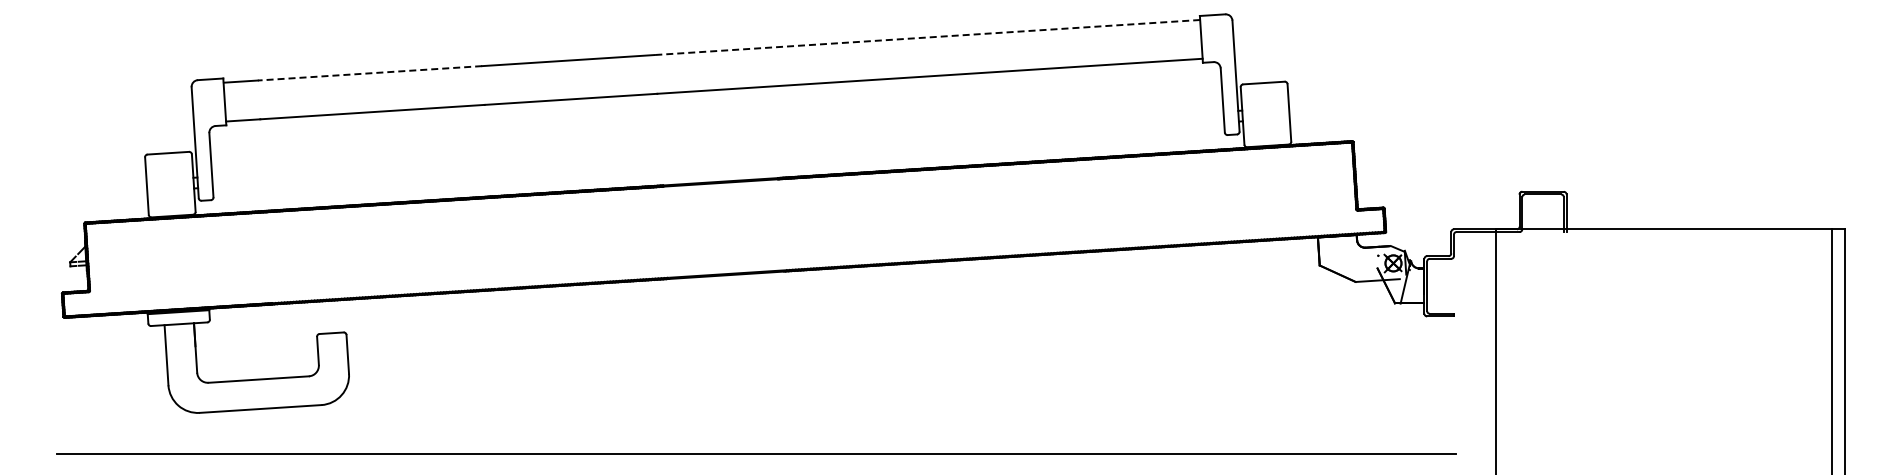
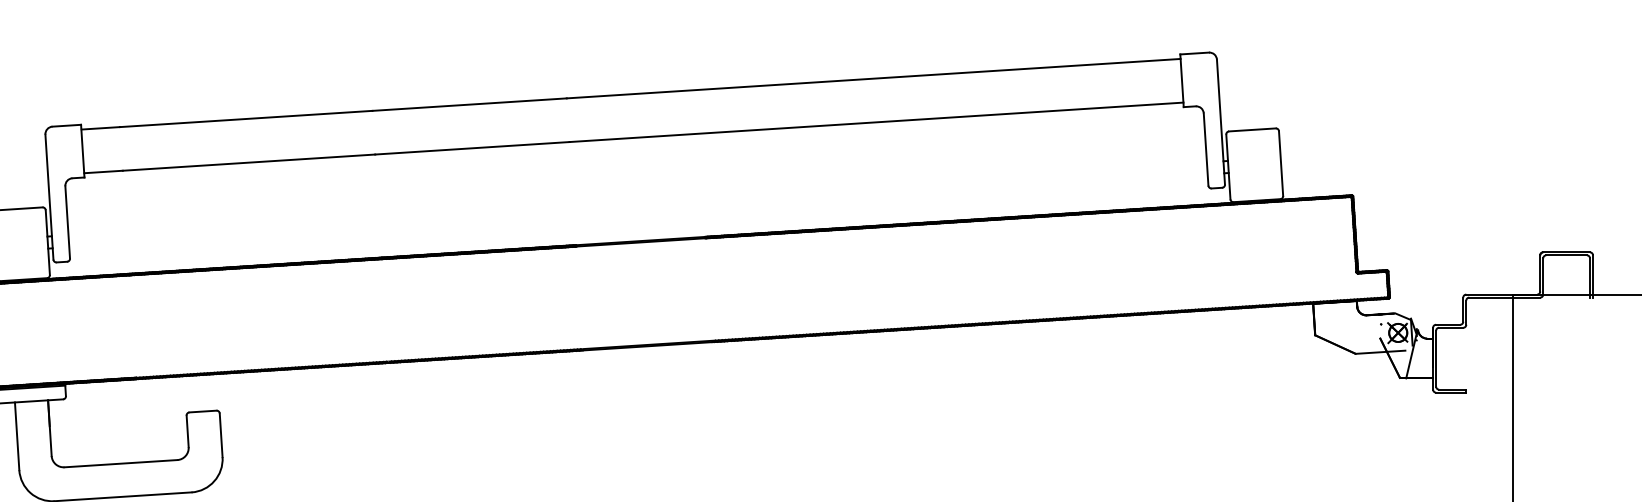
line: (926, 37) -> (872, 78), dashed -> solid
line: (369, 73) -> (245, 119), dashed -> solid

